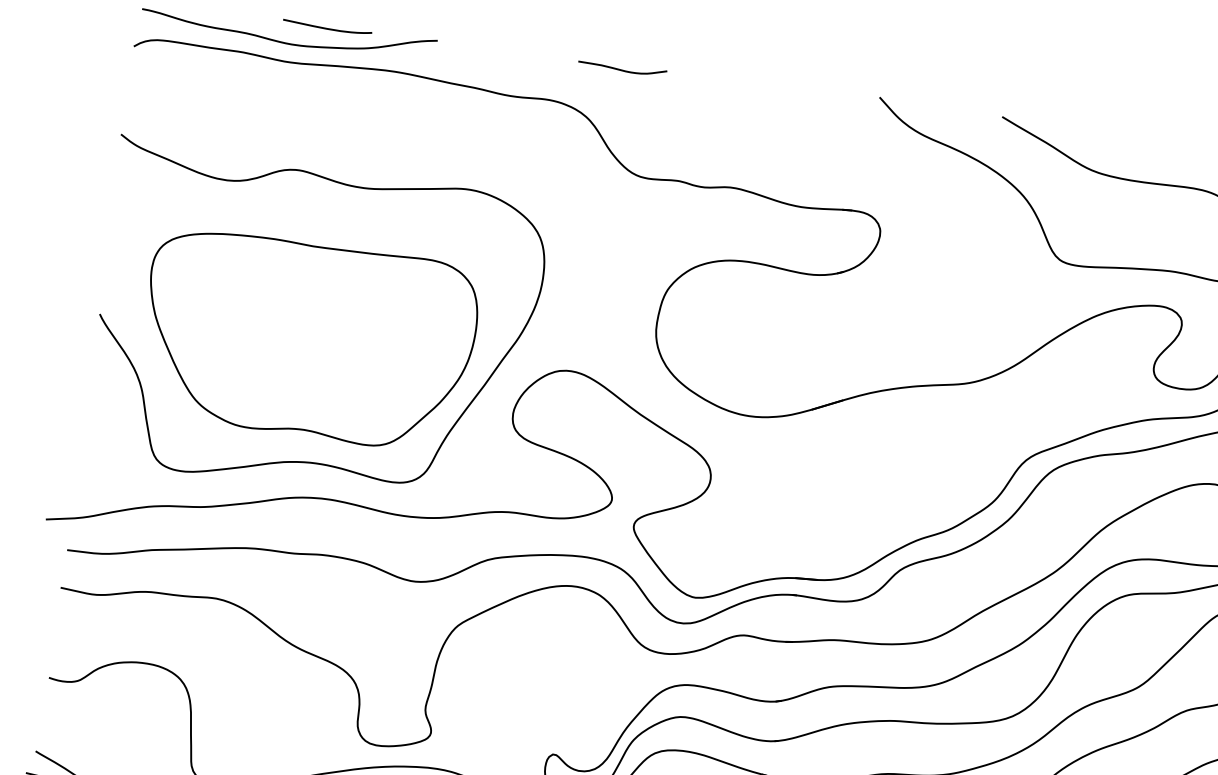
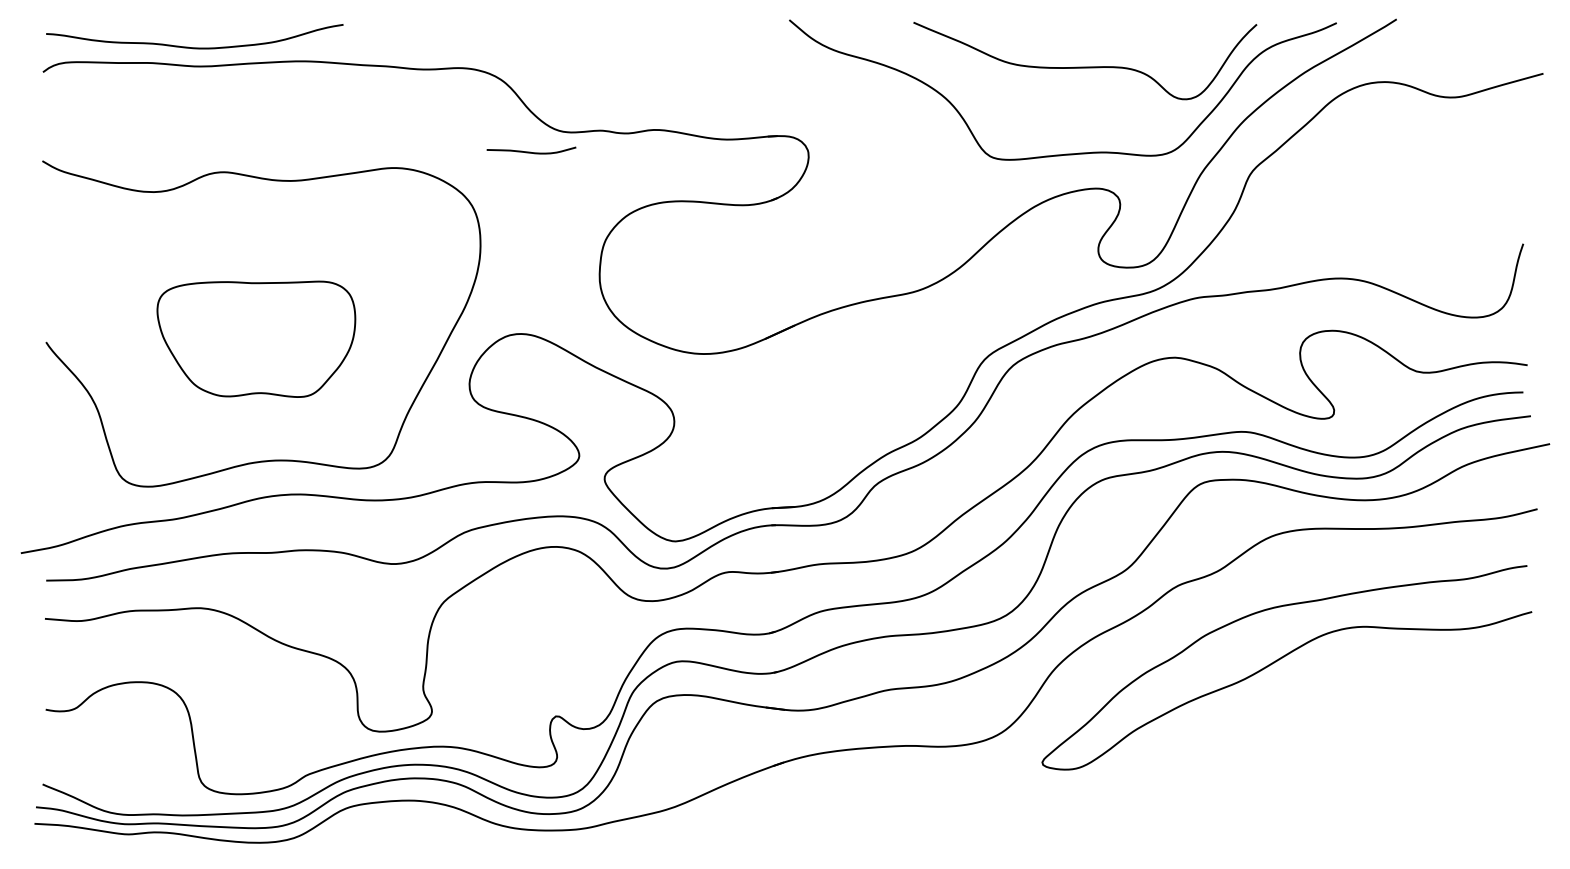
curve: (327, 28) -> (232, 27), removed
curve: (621, 69) -> (530, 151), moved
part: (308, 340) -> (256, 339), size x0.6

